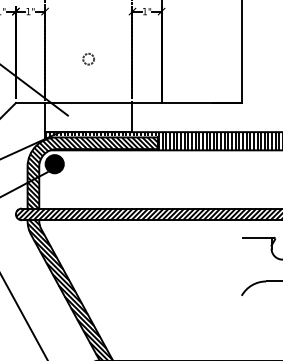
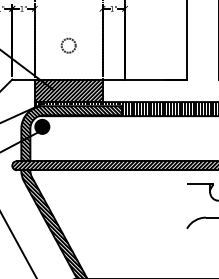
circle: (88, 59) -> (68, 45), size x1.67
hatch: (88, 117) -> (68, 90), added

